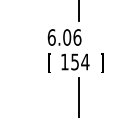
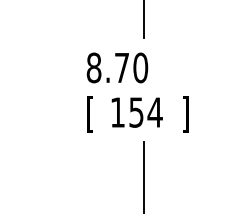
text: (64, 37) -> (117, 67), 6.06 -> 8.70

